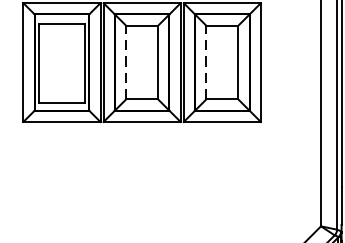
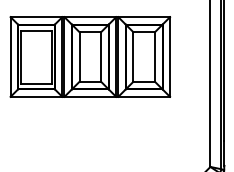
line: (126, 63) -> (79, 57), dashed -> solid
line: (206, 63) -> (133, 57), dashed -> solid

